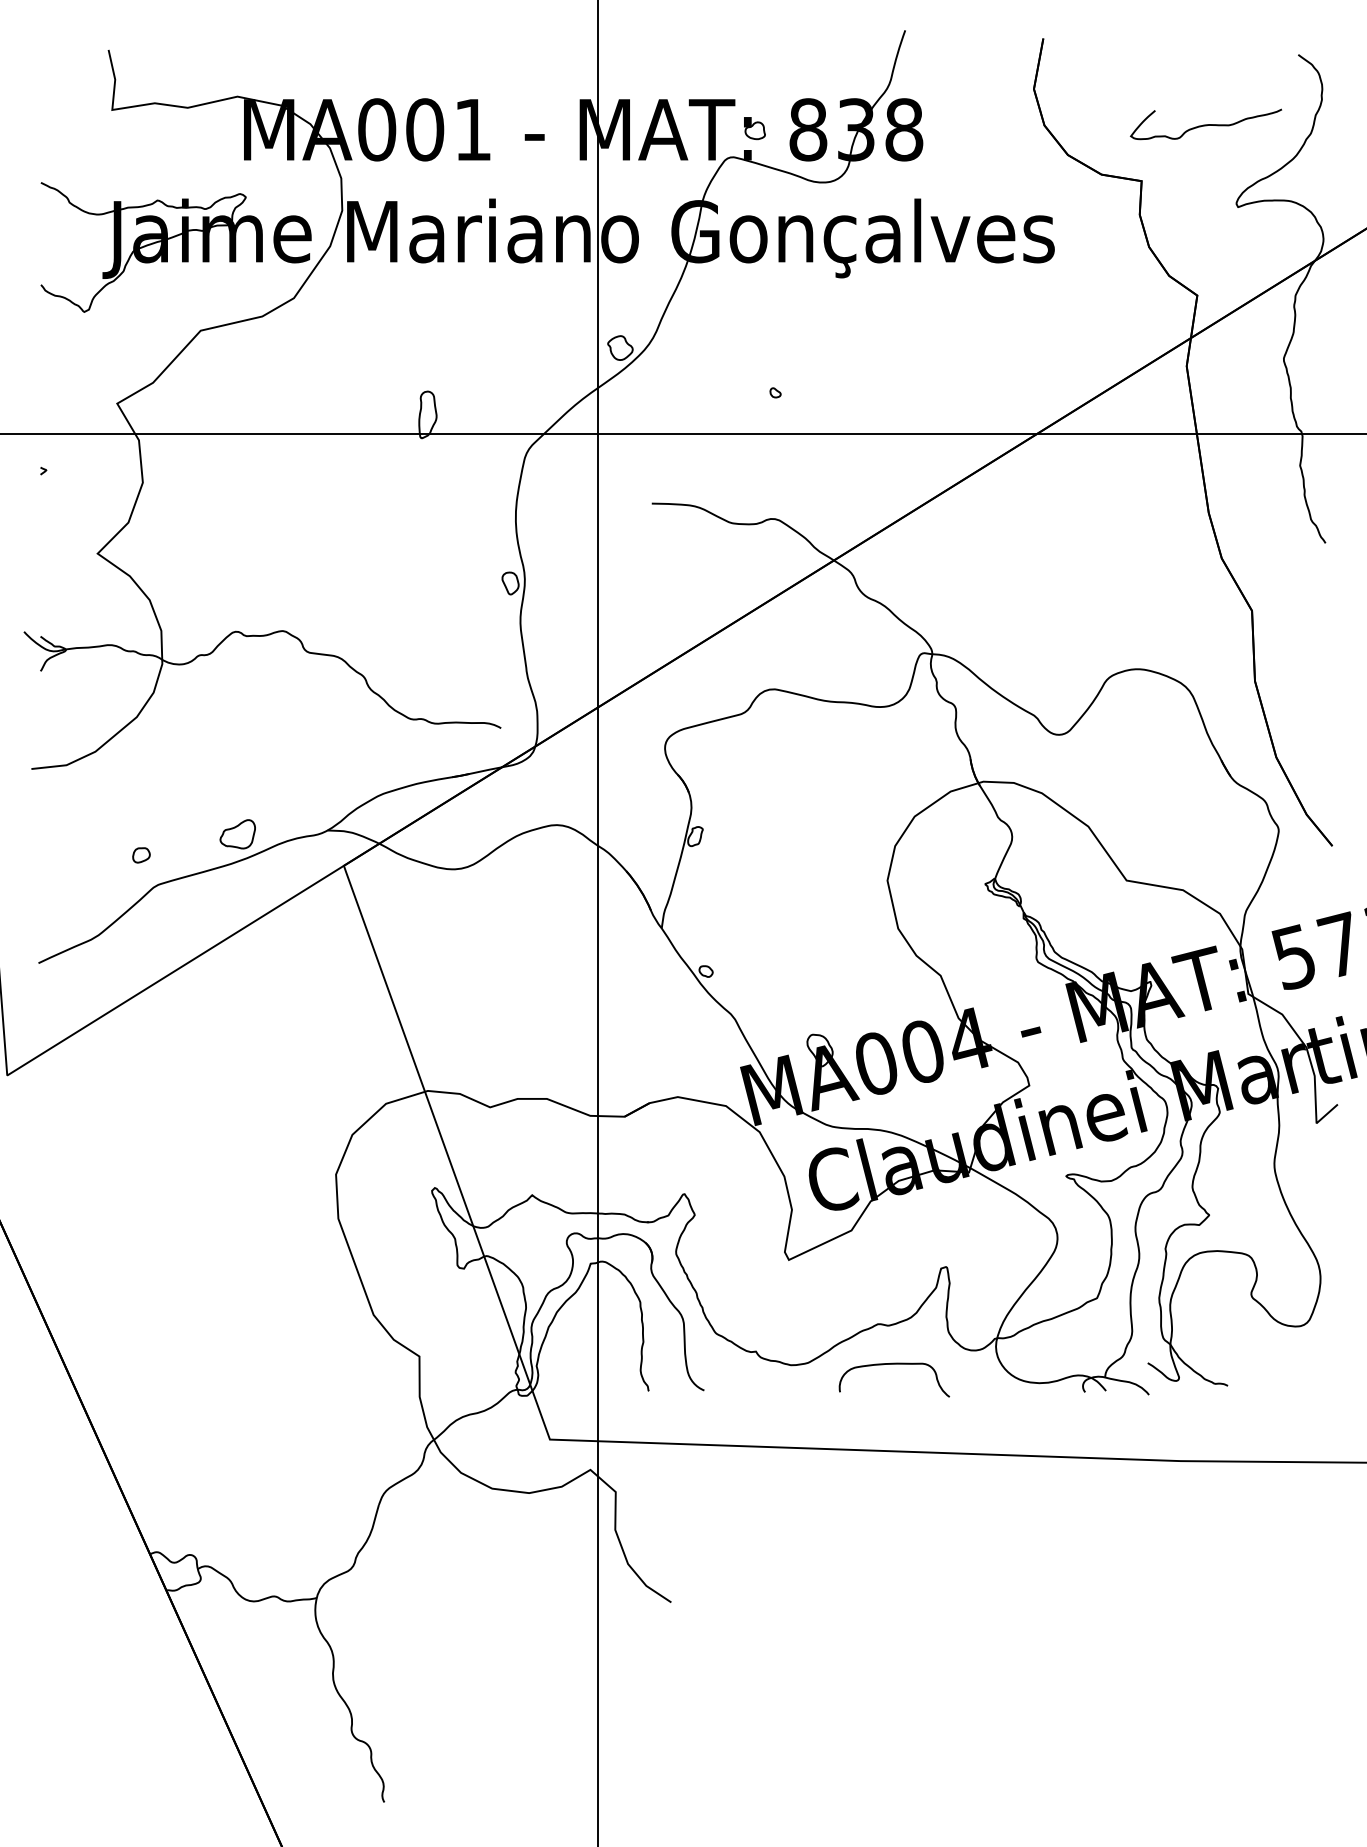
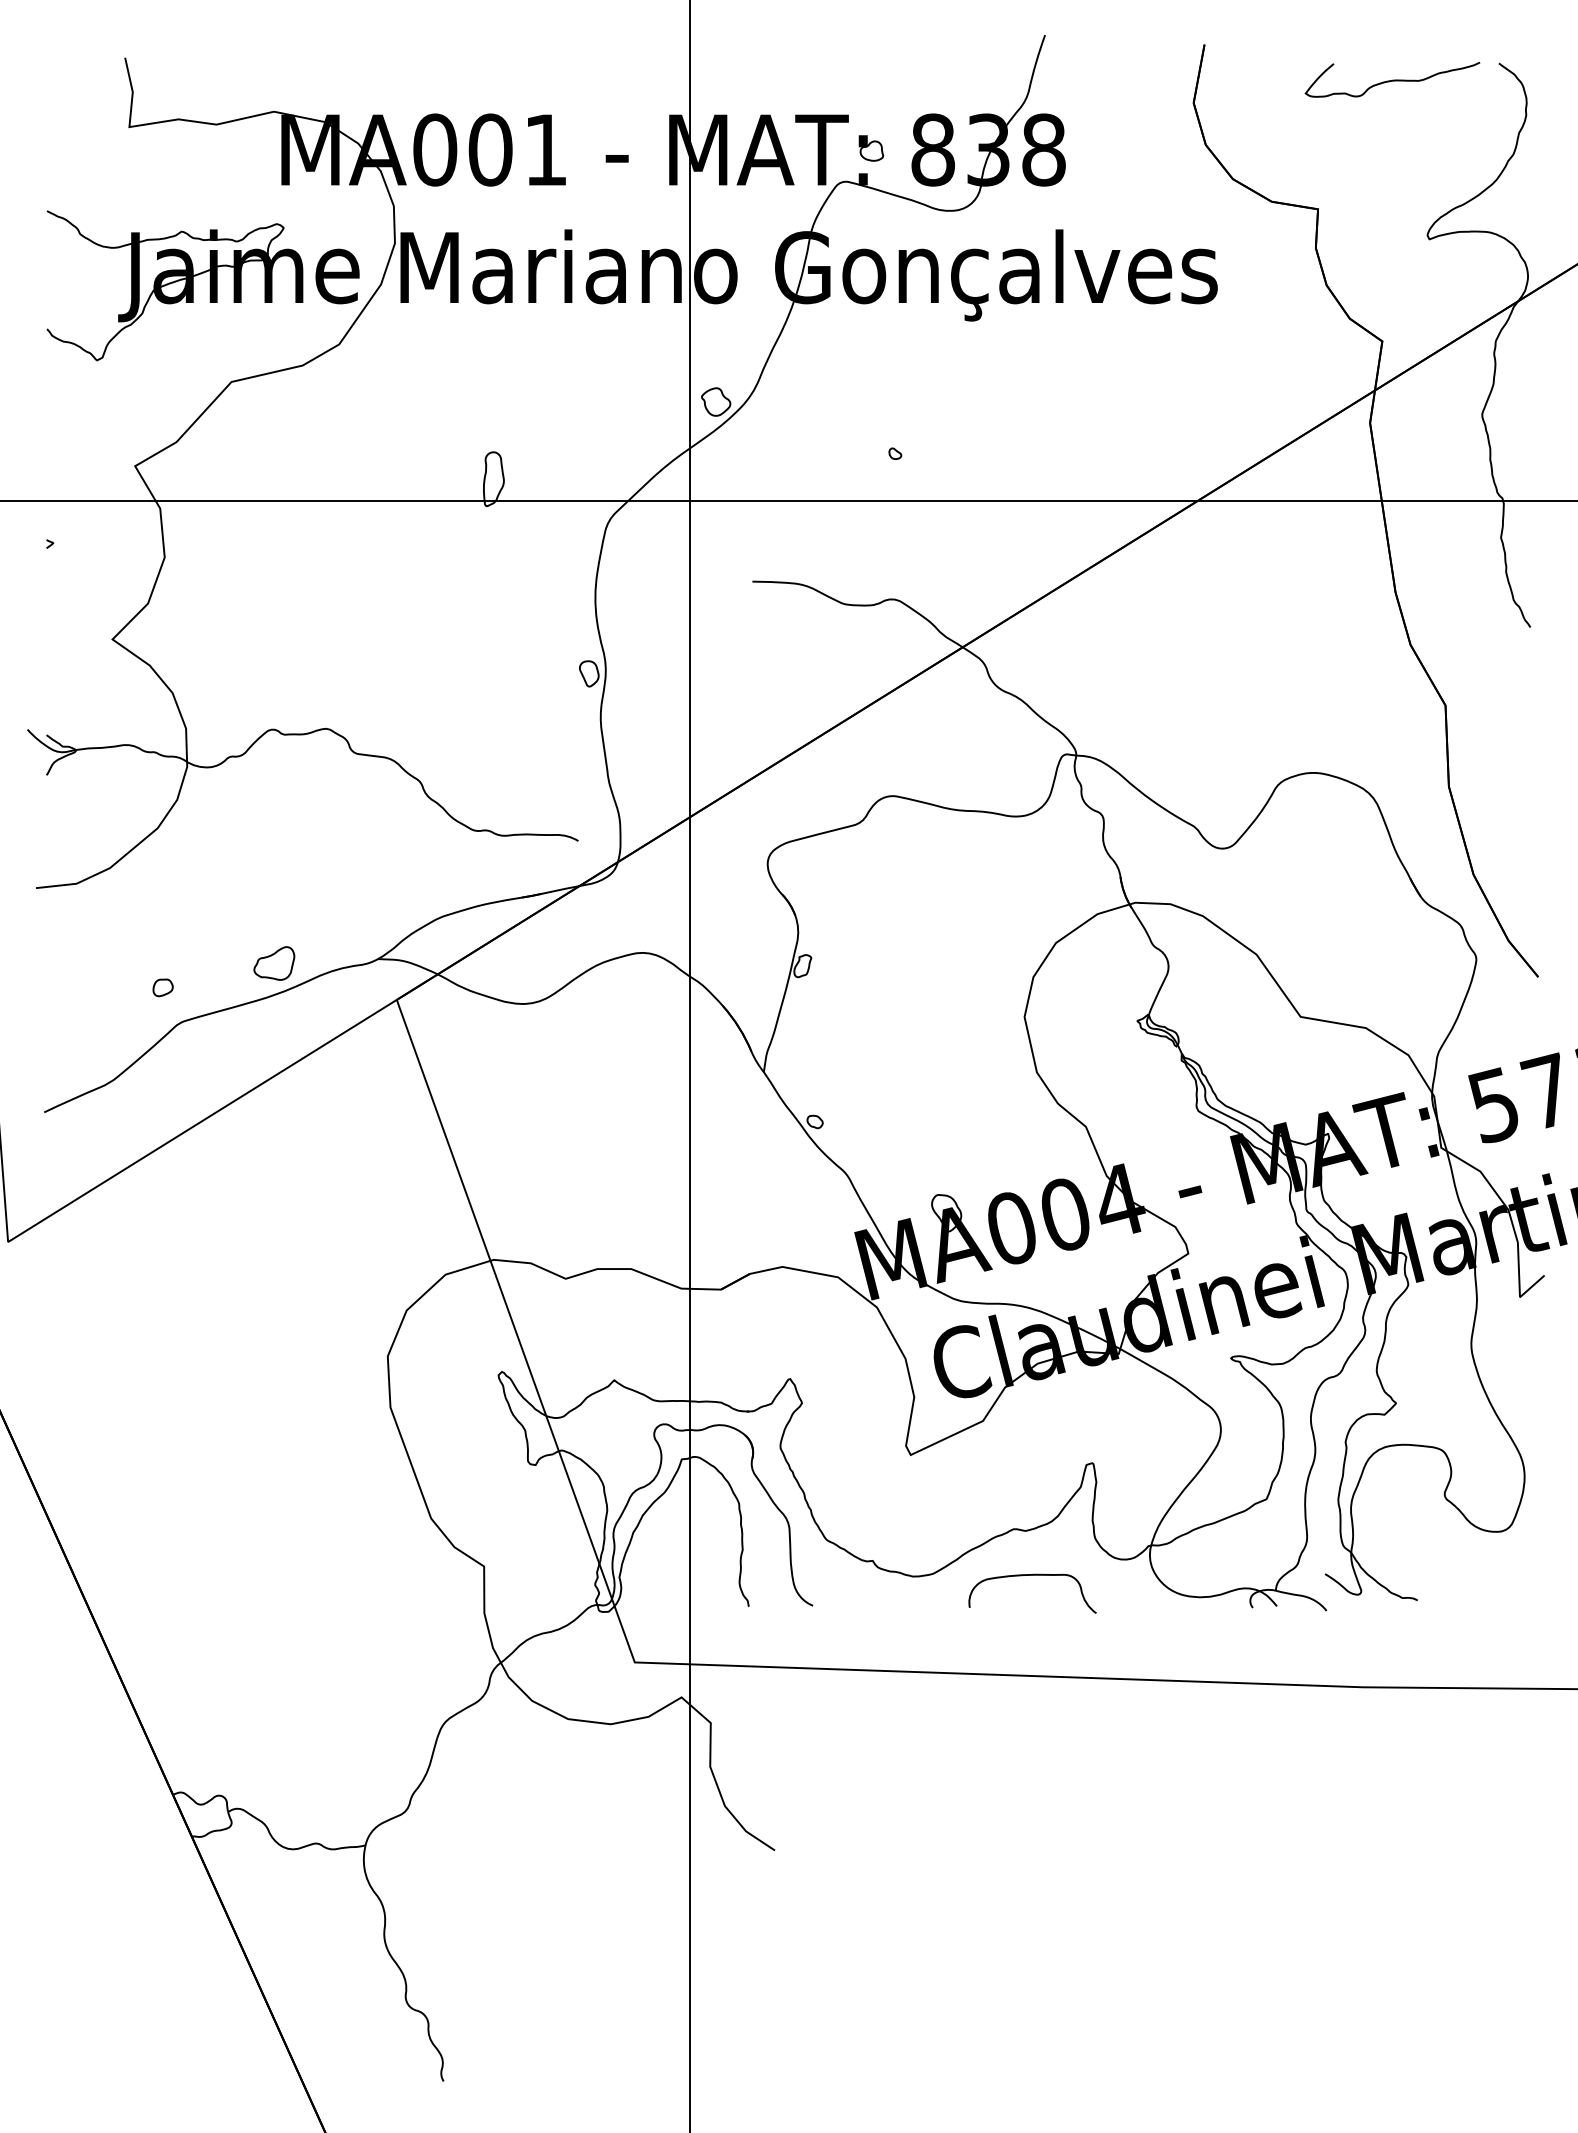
curve: (1206, 124) -> (1392, 79), moved

